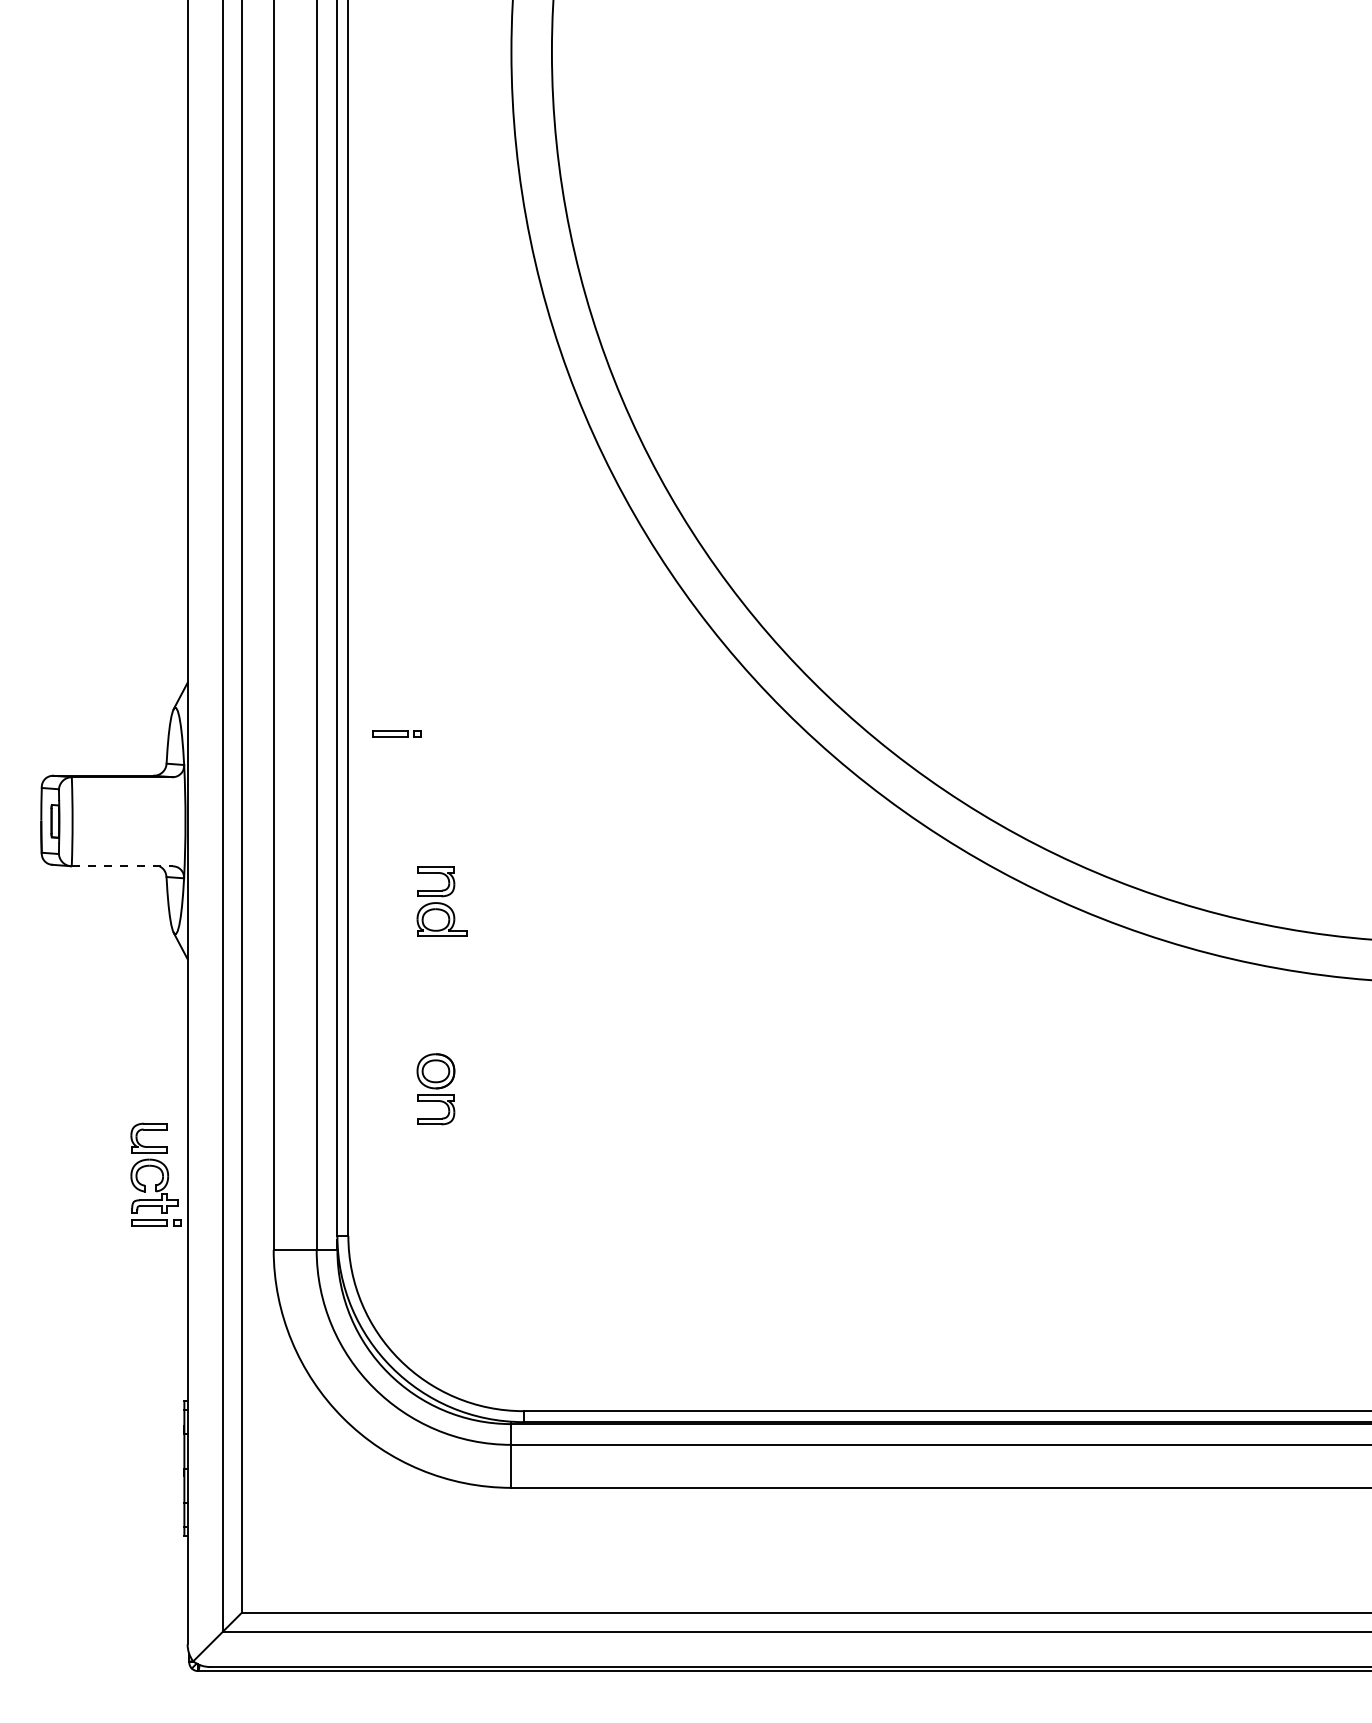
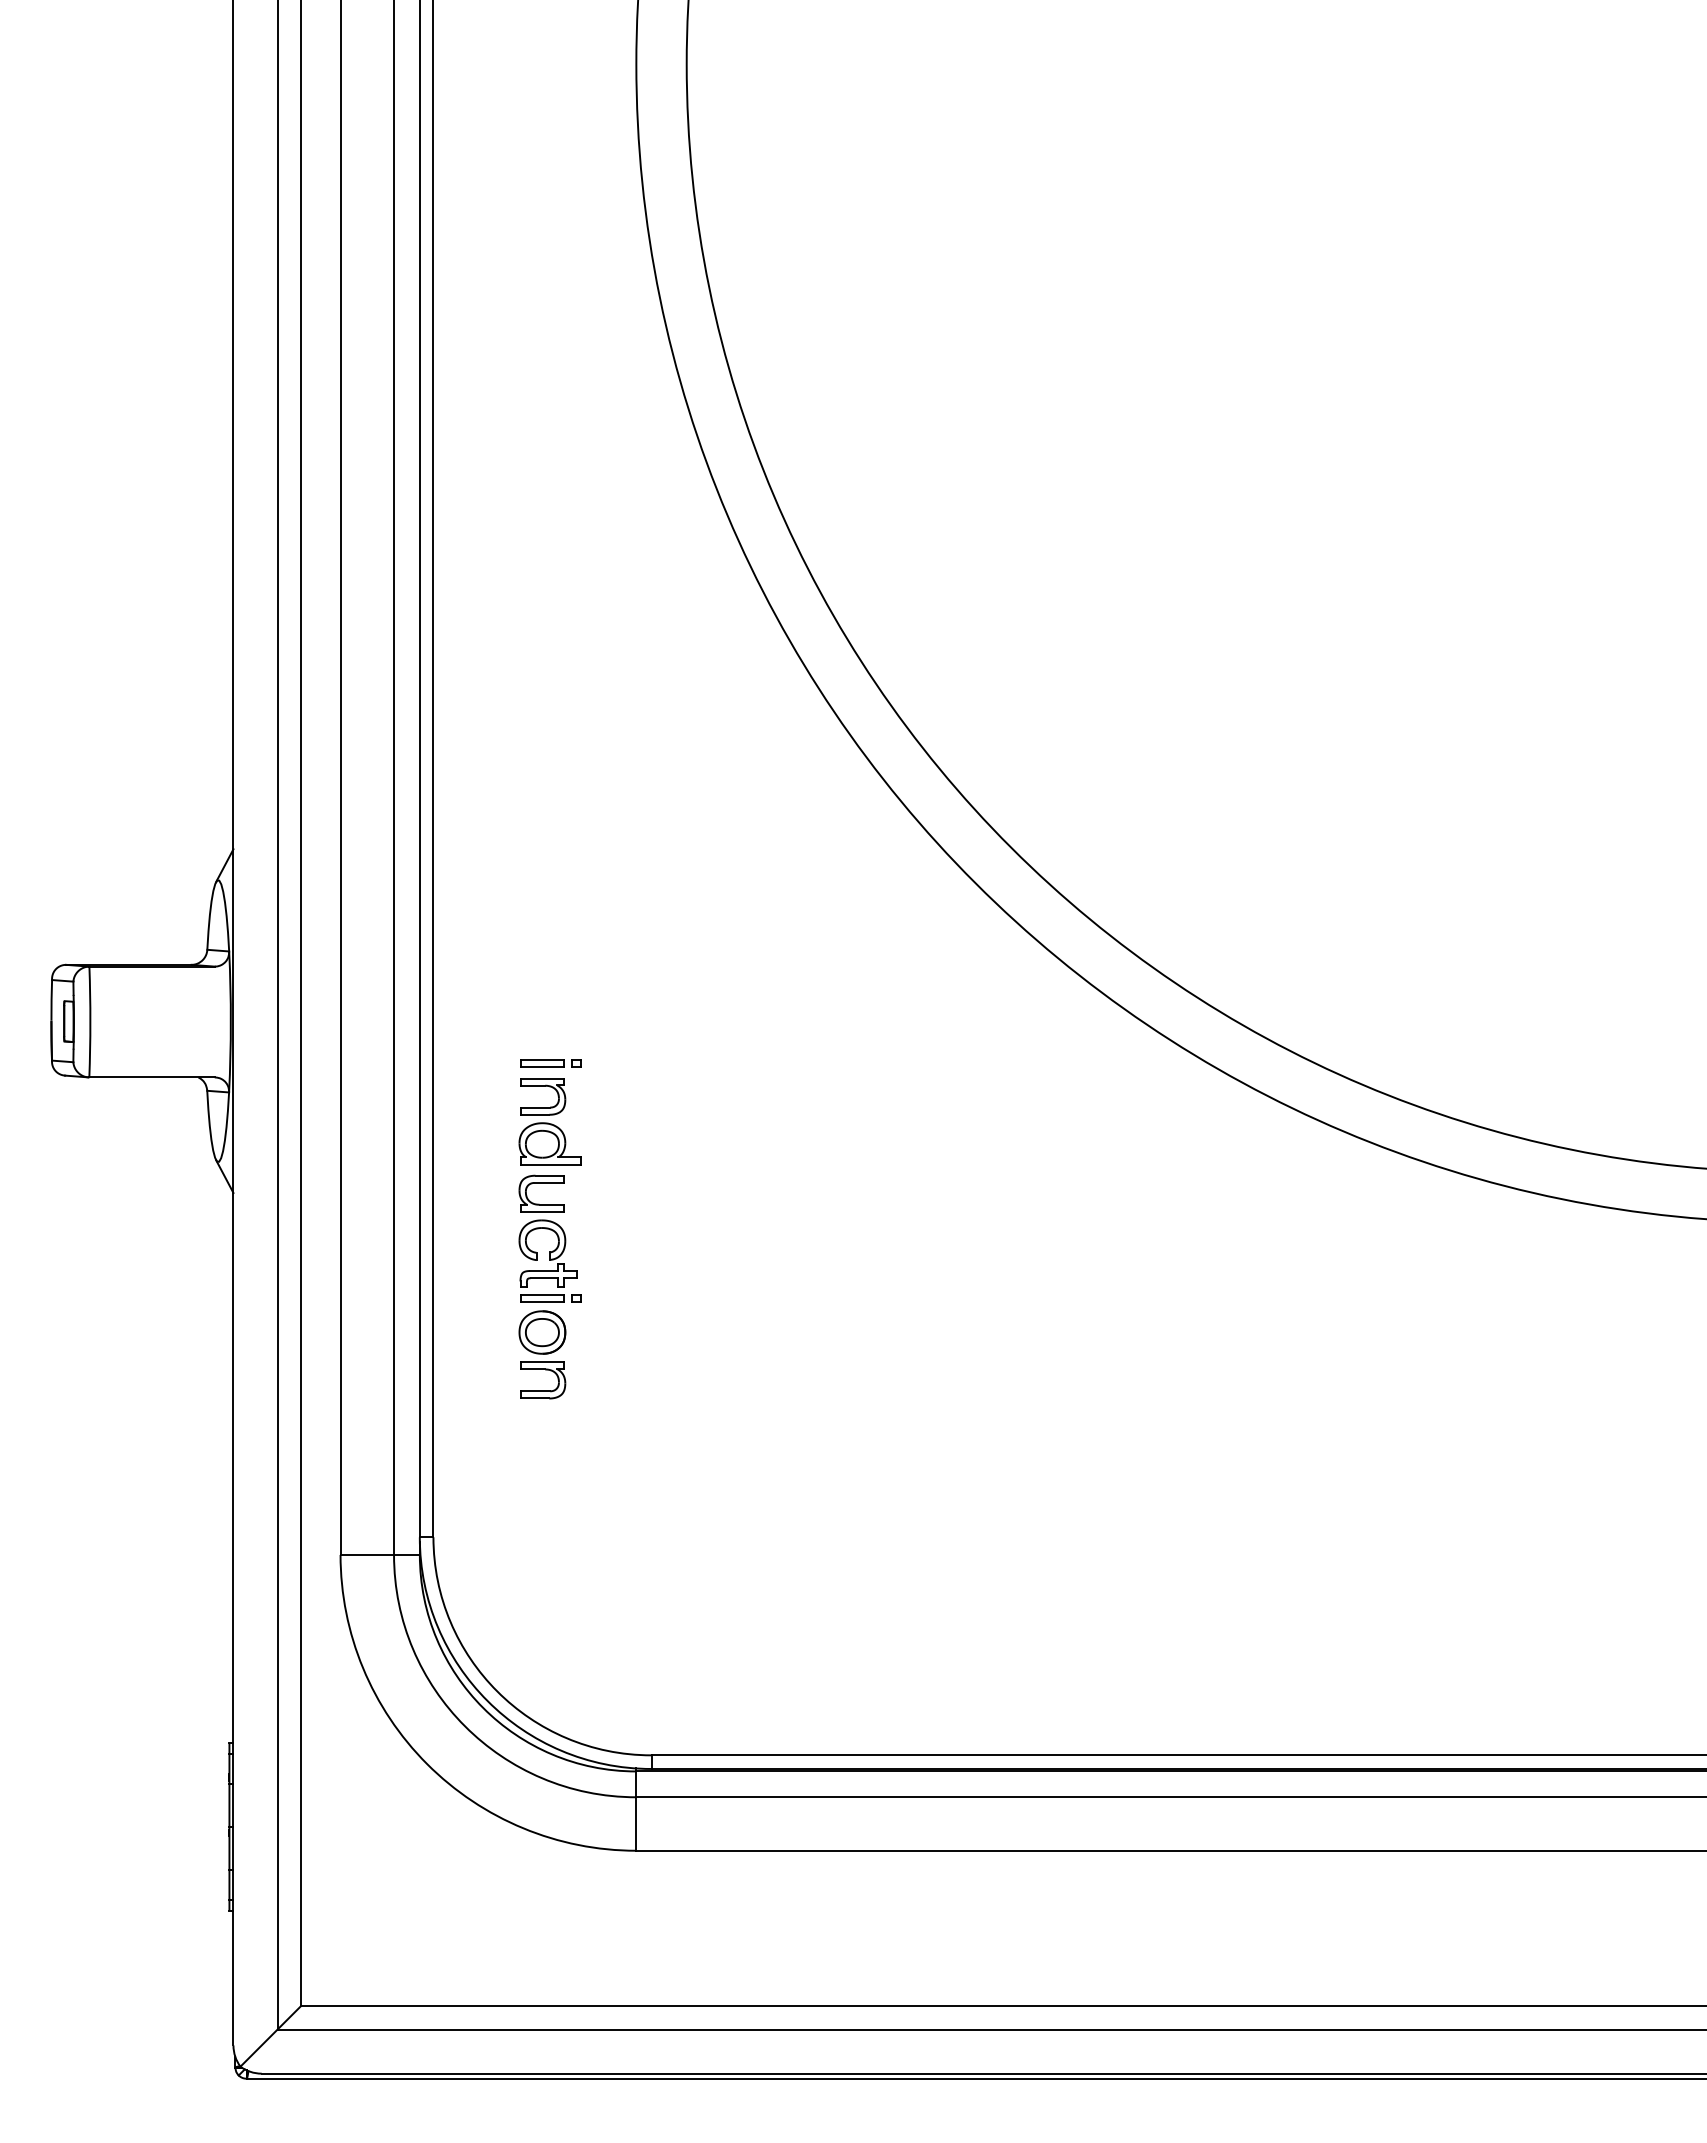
part: (396, 733) -> (550, 1063), moved
line: (122, 866) -> (152, 1077), dashed -> solid
part: (157, 1168) -> (552, 1231), moved

